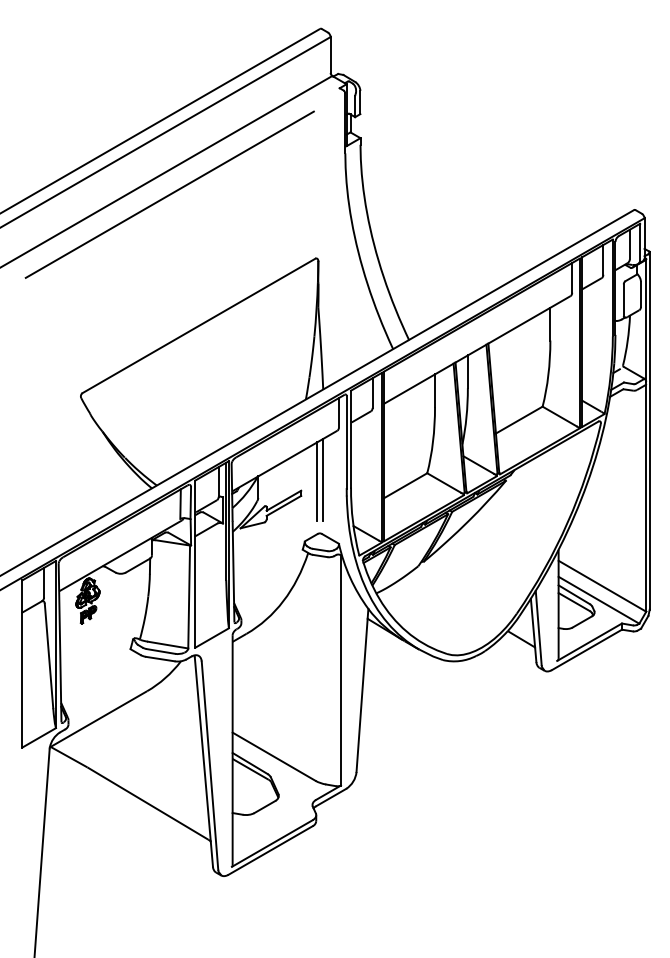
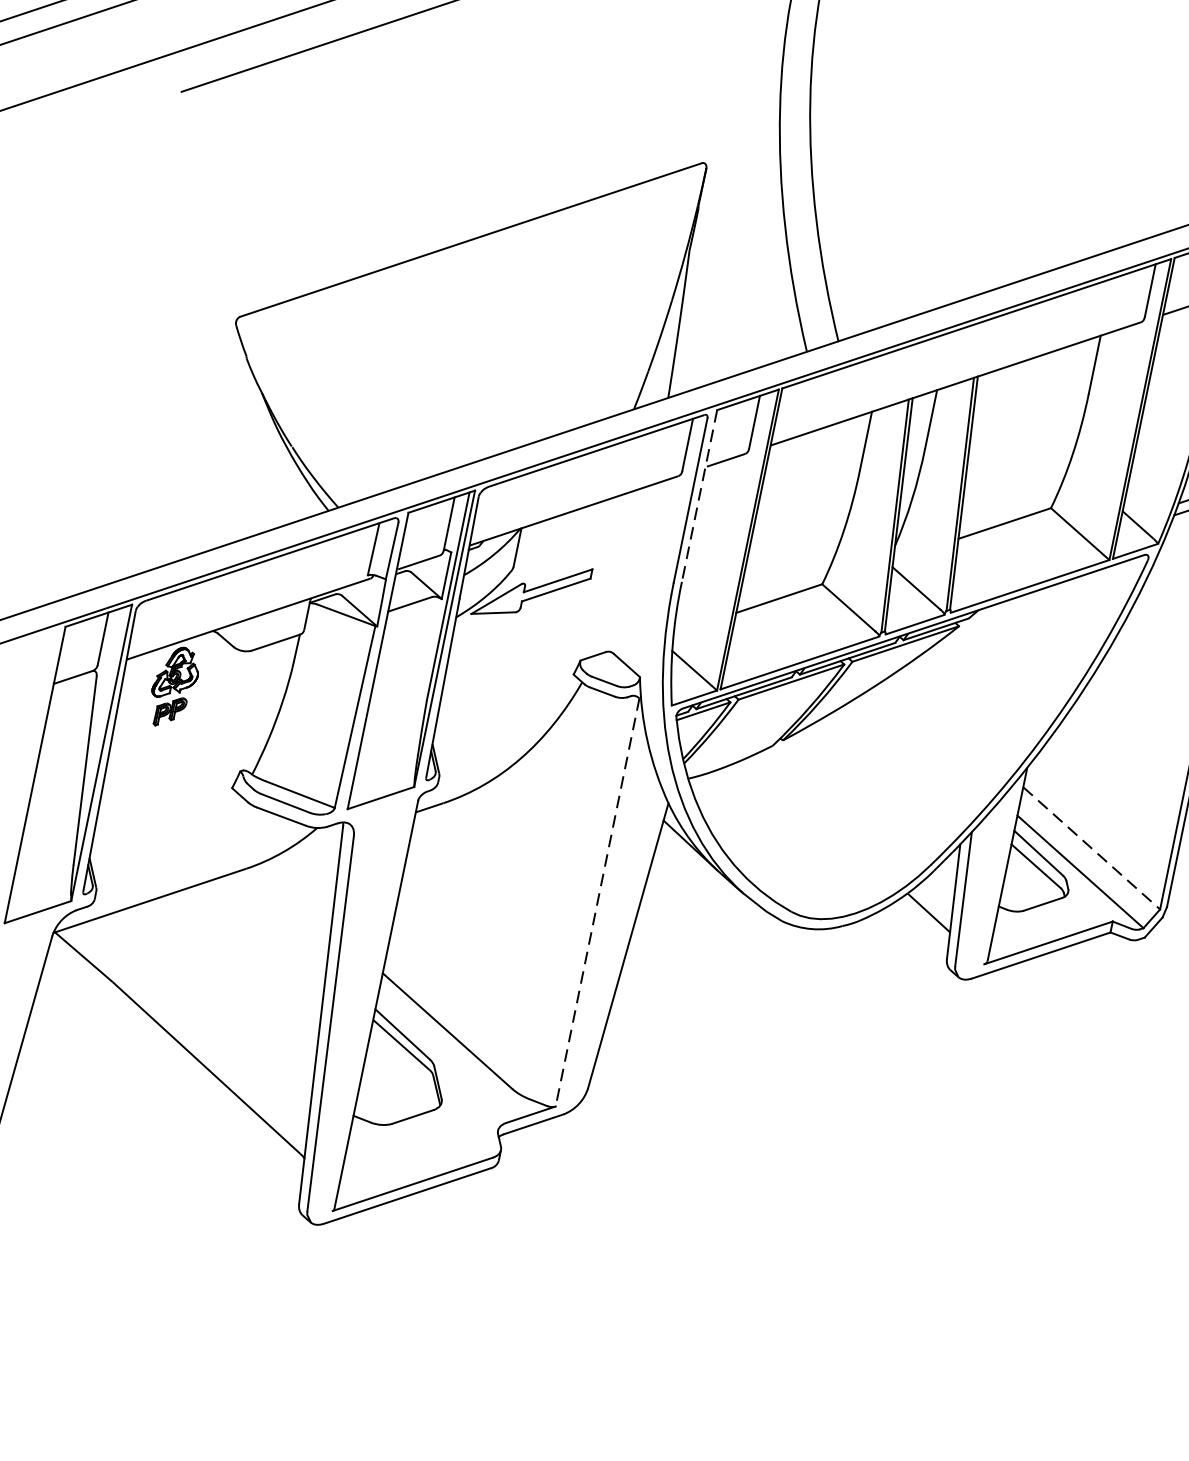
line: (351, 439) -> (700, 496), solid -> dashed
line: (322, 479) -> (634, 557), removed
line: (317, 481) -> (624, 558), removed
line: (602, 586) -> (1091, 848), solid -> dashed
line: (341, 670) -> (598, 902), solid -> dashed

